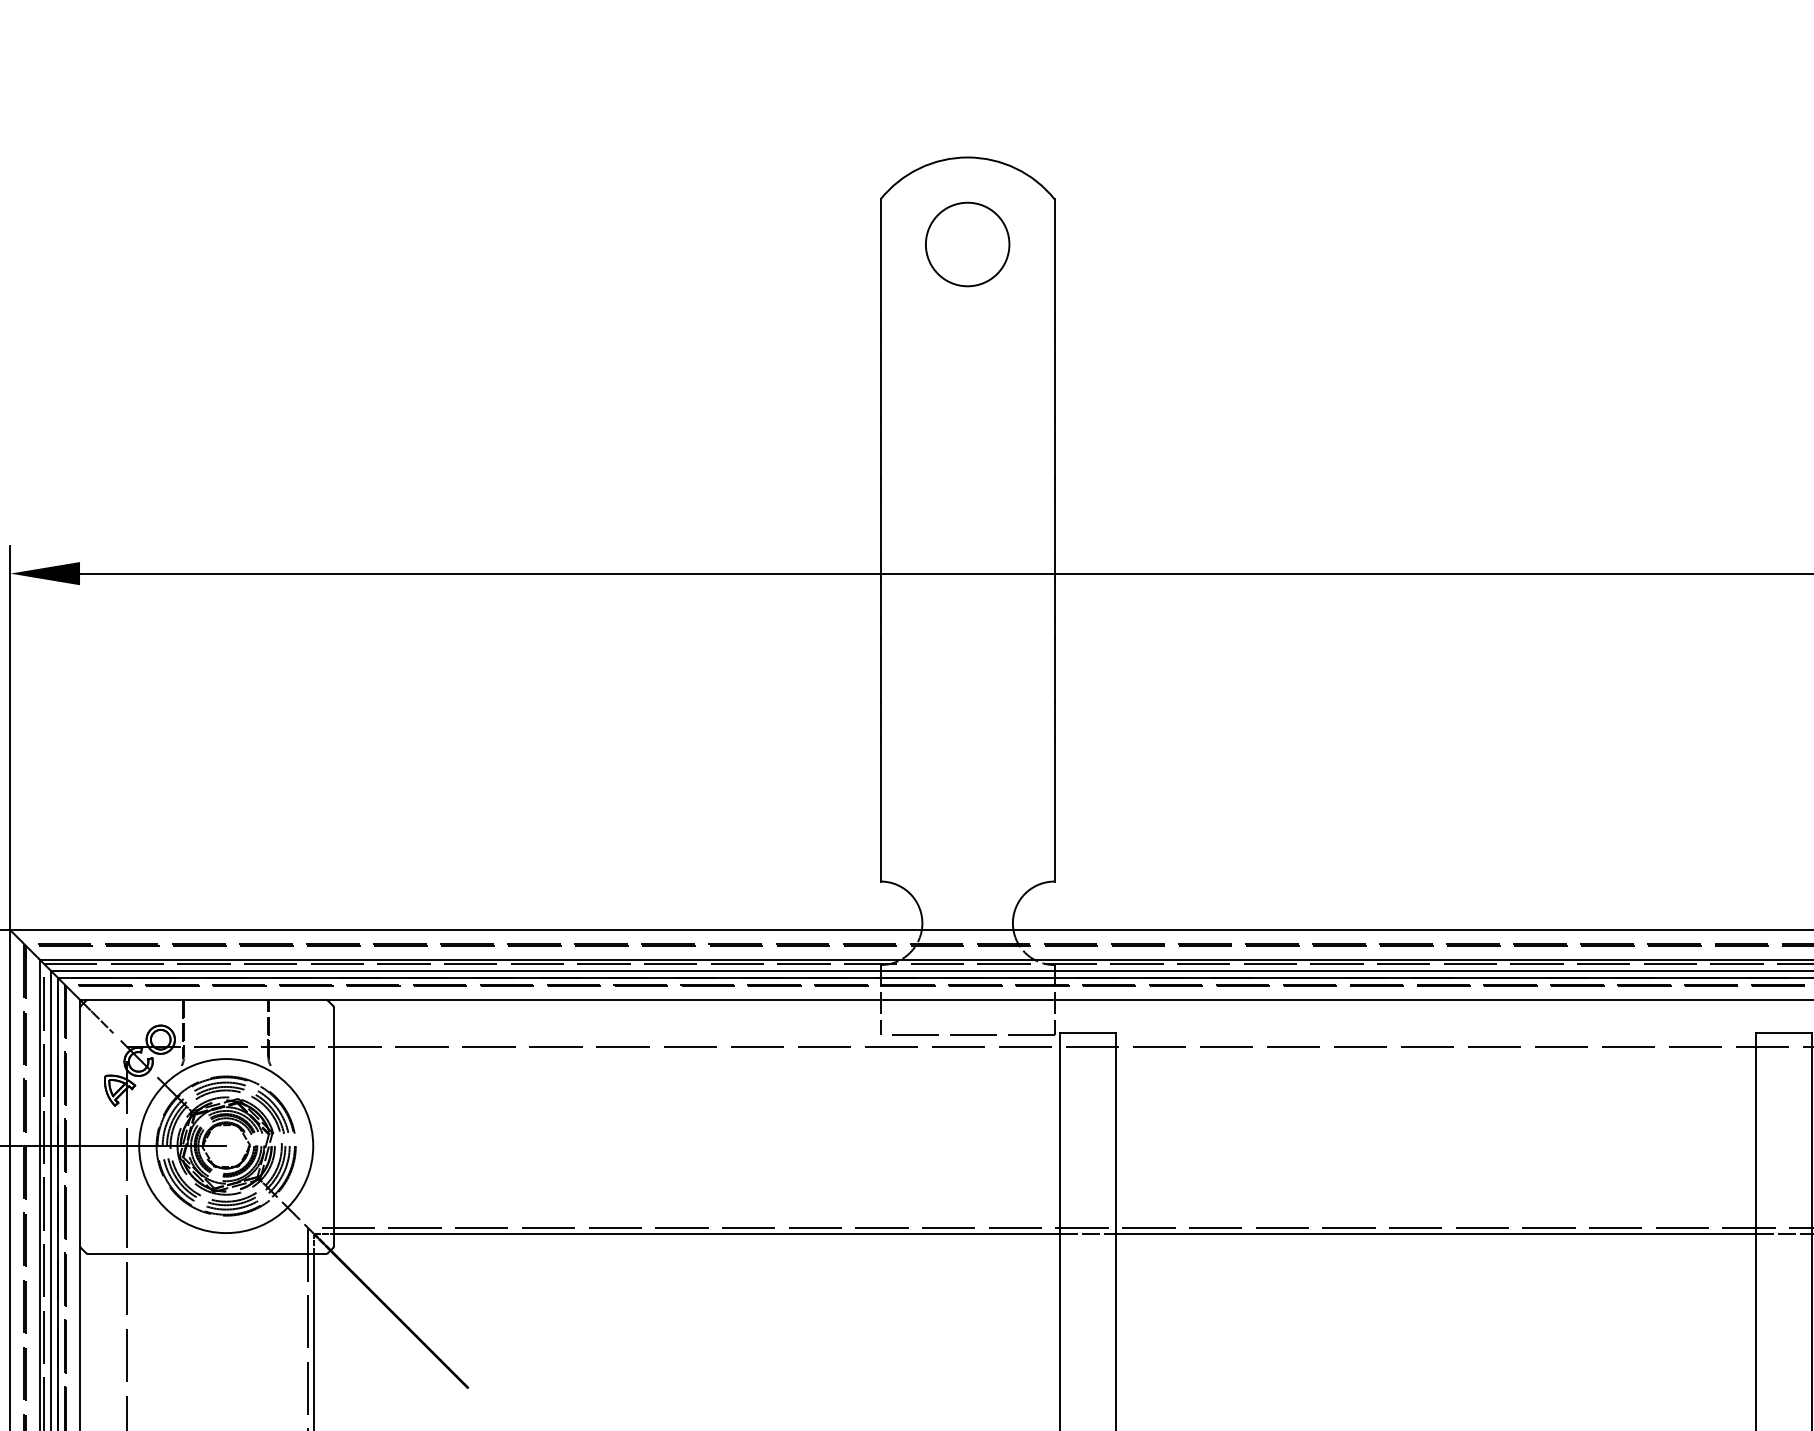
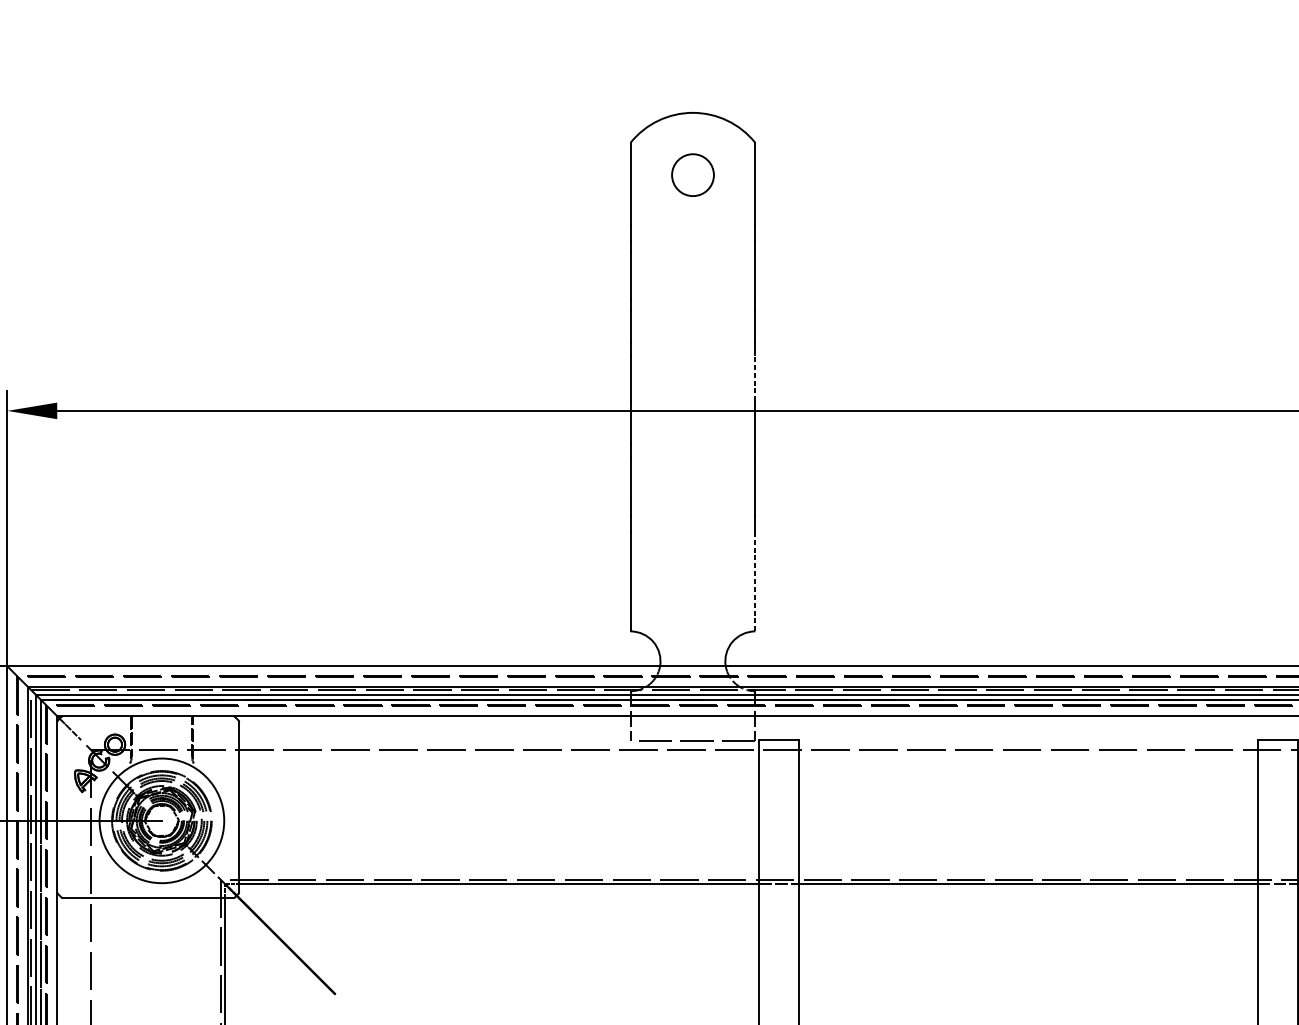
circle: (967, 244) -> (692, 175), size x0.7
line: (1054, 528) -> (755, 378), solid -> dashed
line: (1054, 811) -> (755, 581), solid -> dashed

